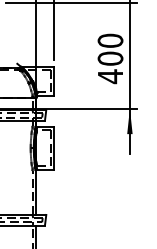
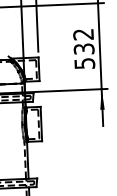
text: (110, 58) -> (84, 48), 400 -> 532

